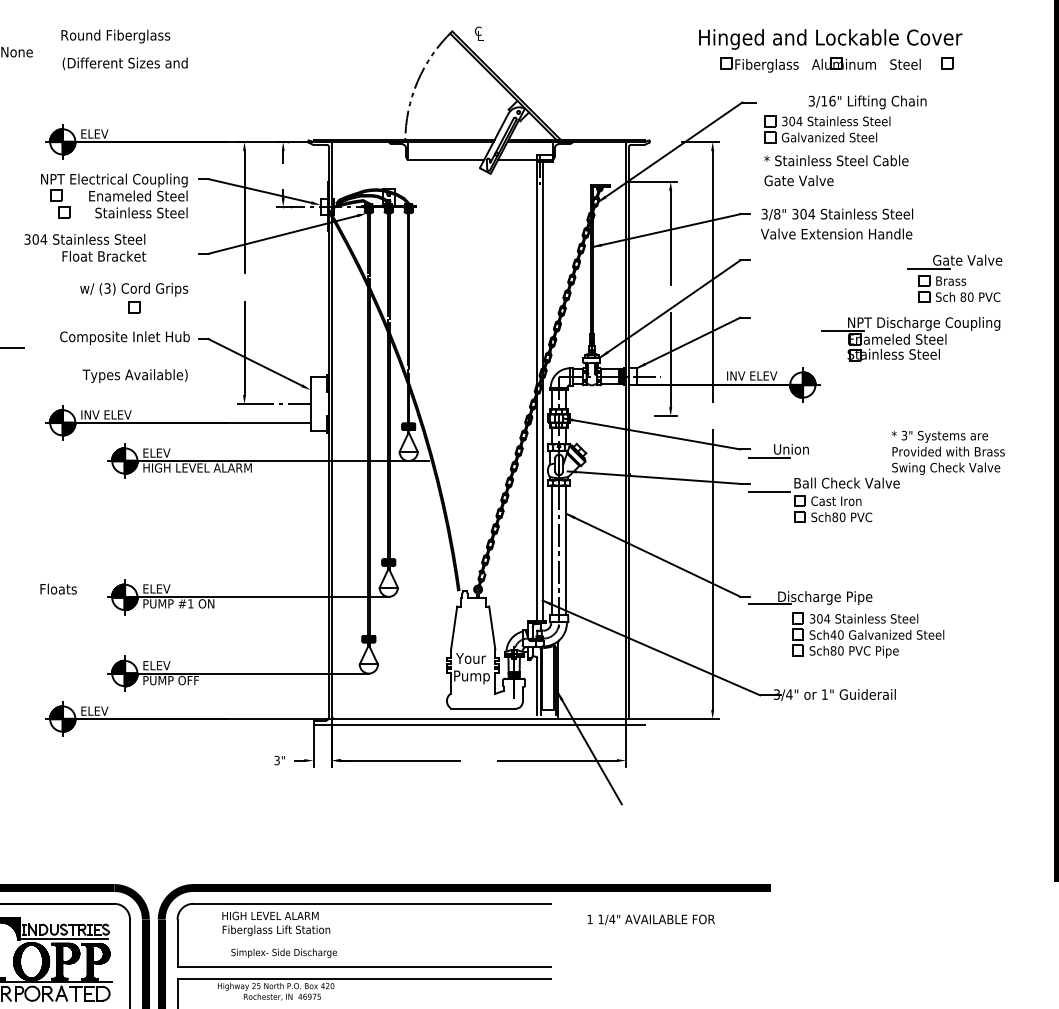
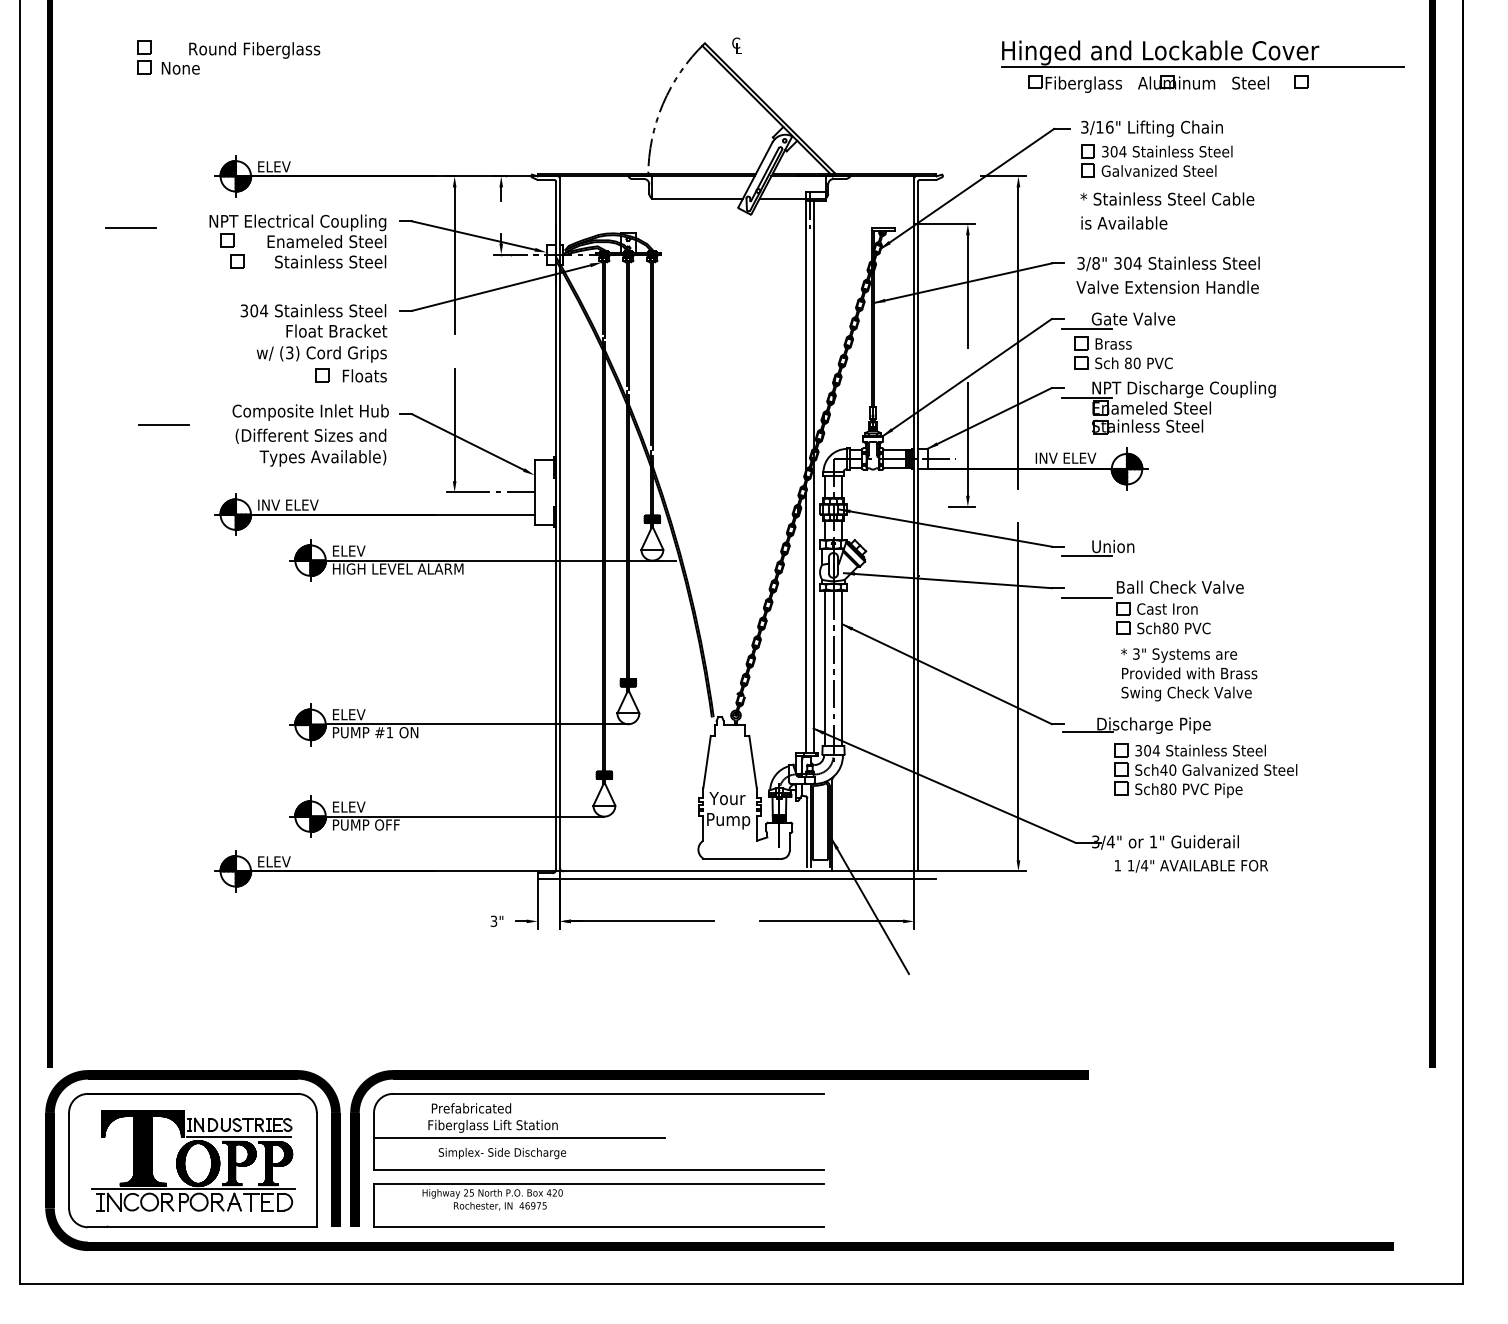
text: (115, 36) -> (254, 50), moved
line: (865, 50) -> (1202, 66), added
text: (124, 63) -> (310, 435), moved
text: (867, 102) -> (1151, 128), moved
text: (799, 180) -> (1123, 222), Gate Valve -> is Available
text: (84, 247) -> (313, 320), moved
part: (955, 278) -> (1118, 340), moved
part: (911, 338) -> (1168, 407), moved
text: (948, 452) -> (1189, 674), moved
text: (58, 588) -> (364, 375), moved
text: (270, 915) -> (485, 1108), HIGH LEVEL ALARM -> Prefabricated
text: (651, 920) -> (1191, 866), moved
line: (298, 940) -> (519, 1137), added

